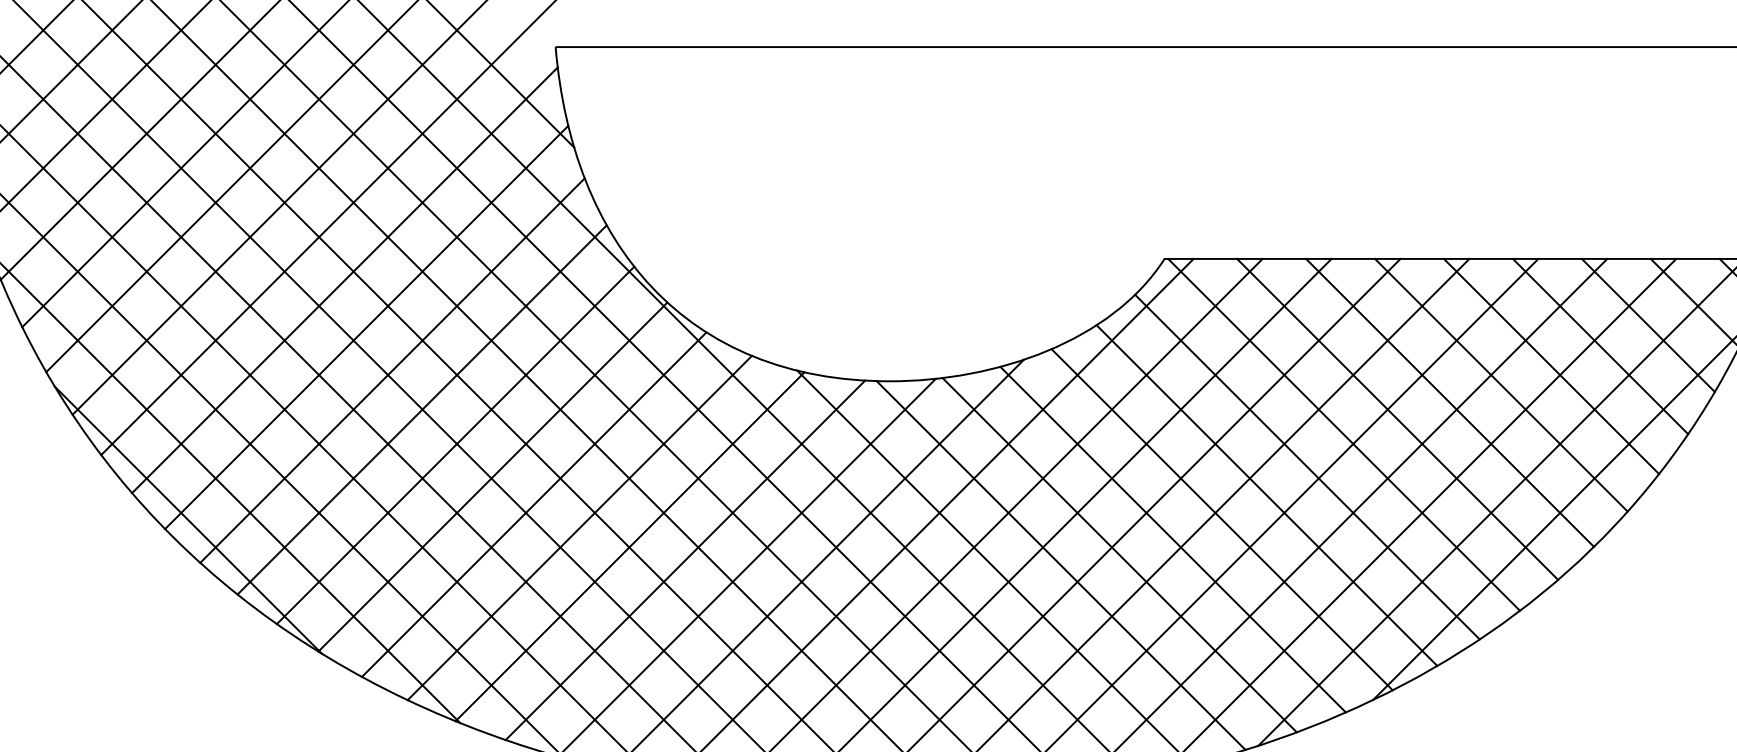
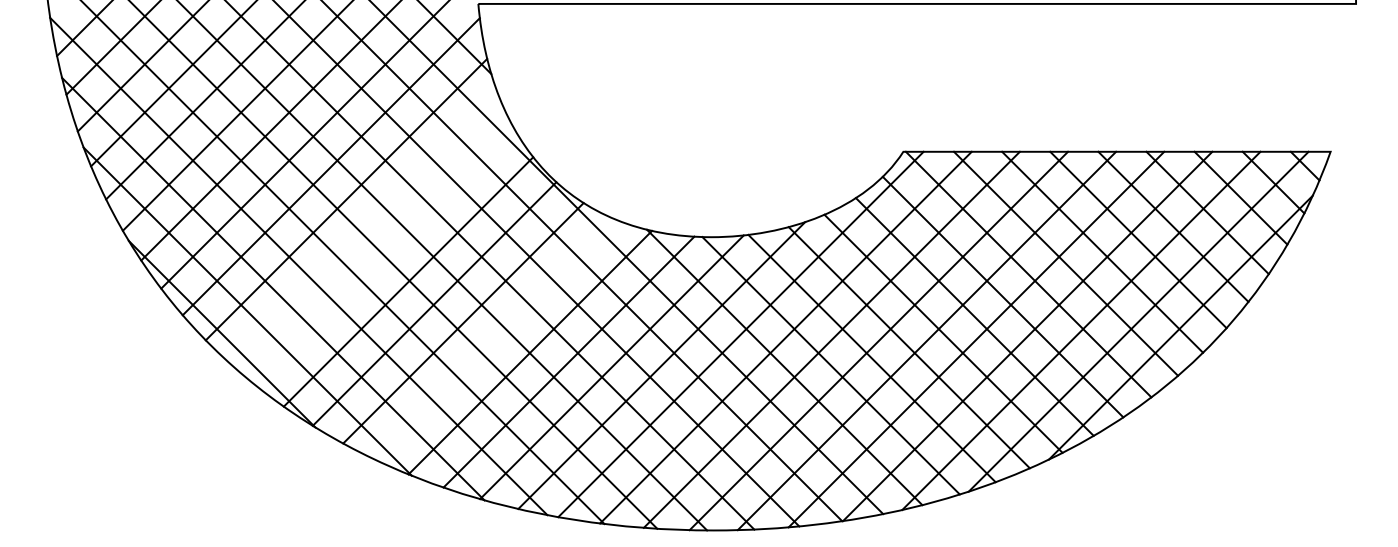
line: (392, 370) -> (364, 229), removed
line: (422, 410) -> (385, 257), removed
line: (580, 527) -> (495, 339), removed

